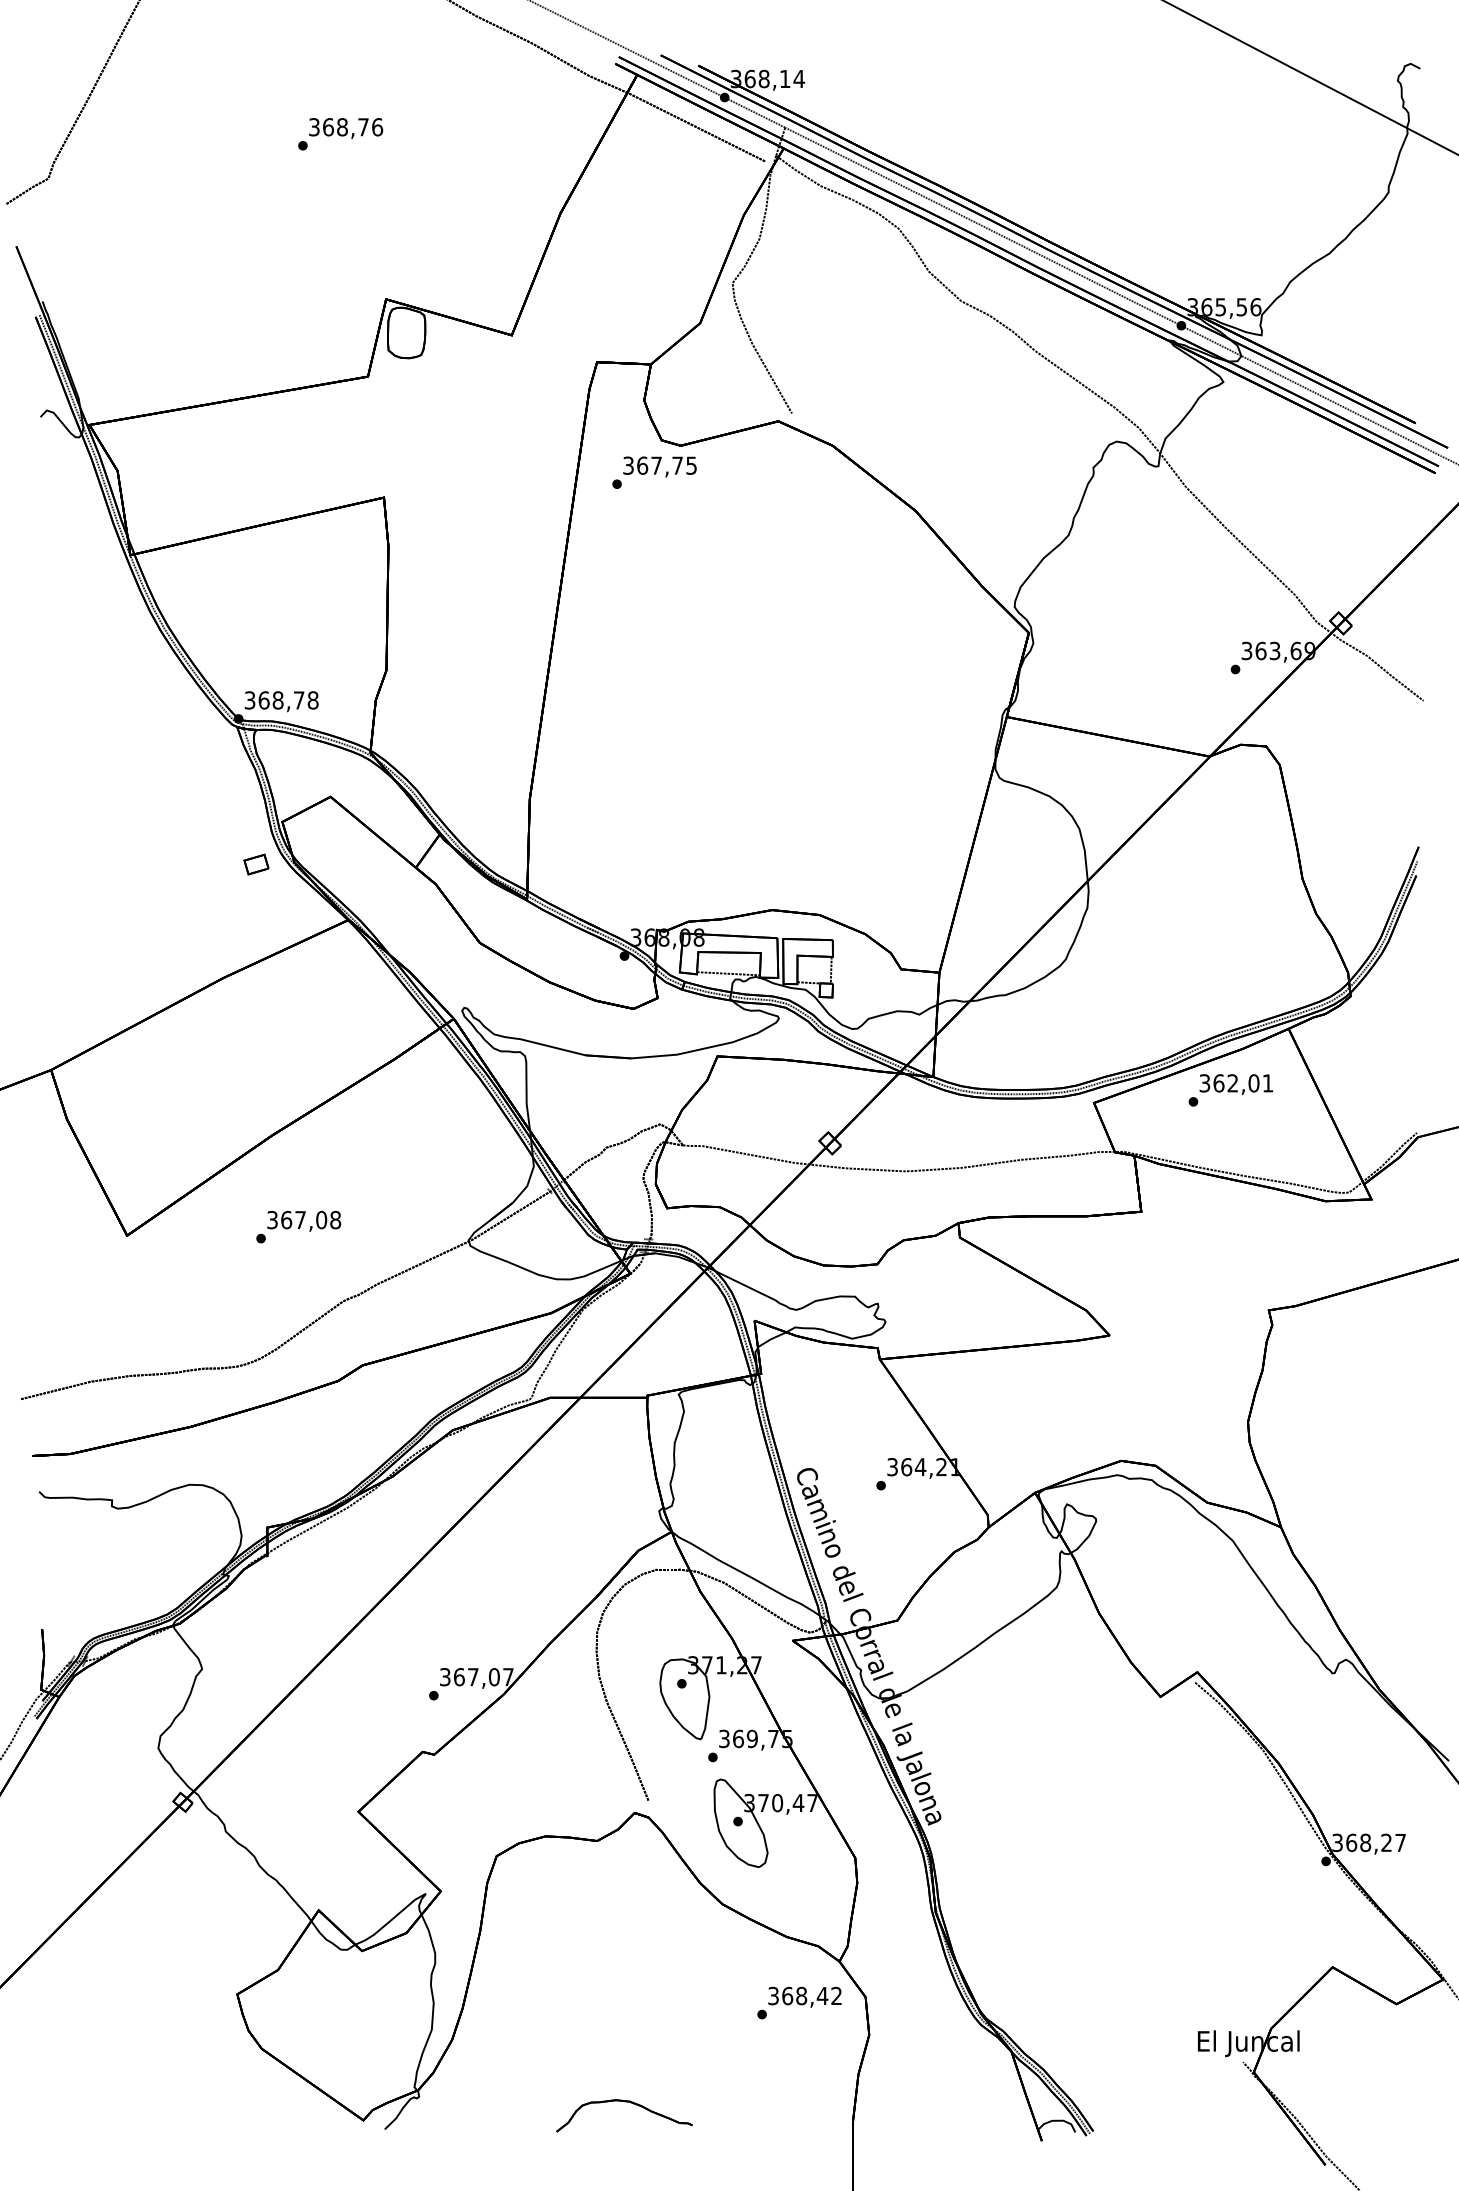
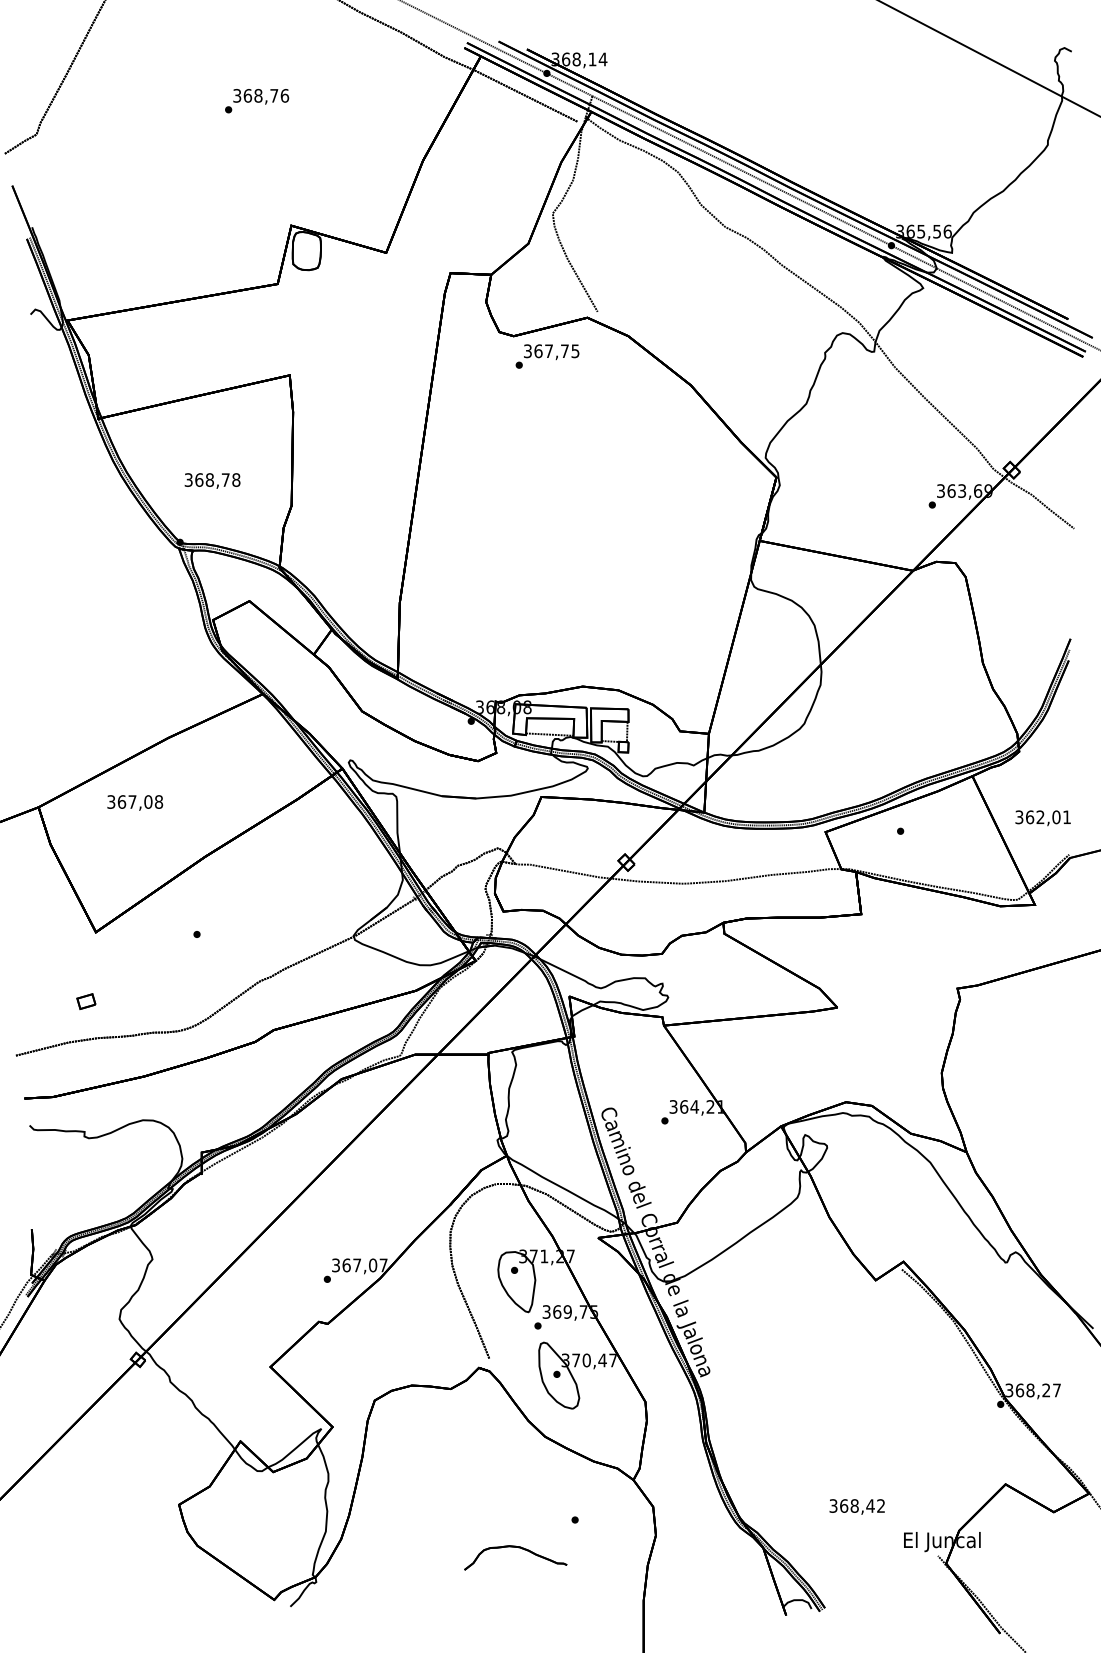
text: (654, 472) -> (547, 356), moved
text: (281, 701) -> (212, 480), moved
part: (256, 864) -> (86, 1001), moved
text: (1235, 1084) -> (1042, 818), moved
text: (304, 1220) -> (135, 802), moved
text: (804, 1996) -> (856, 1506), moved
part: (624, 2102) -> (515, 1547), moved

